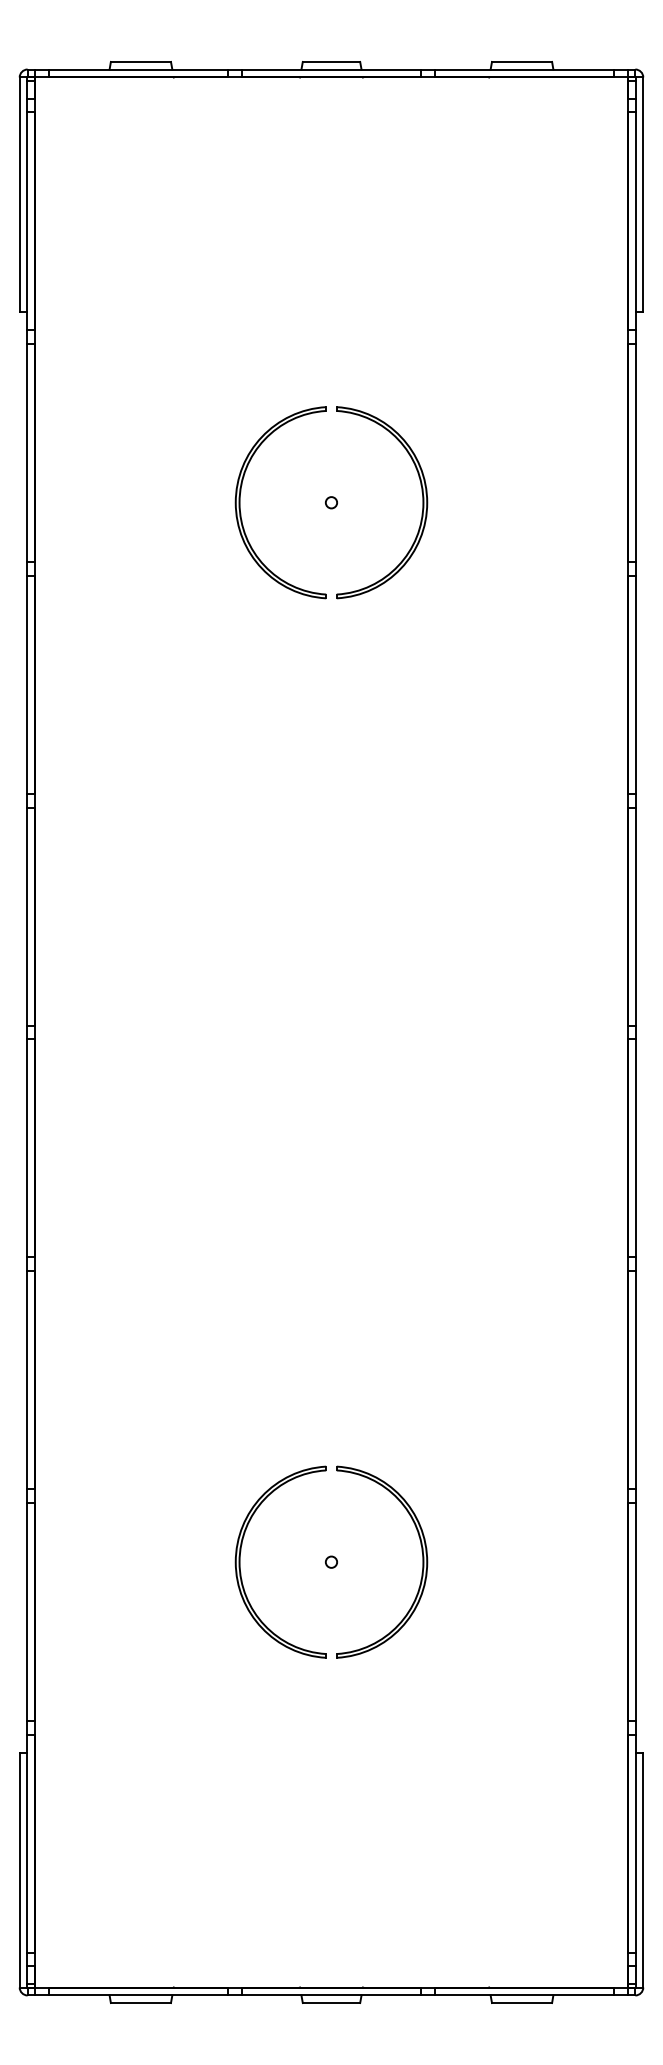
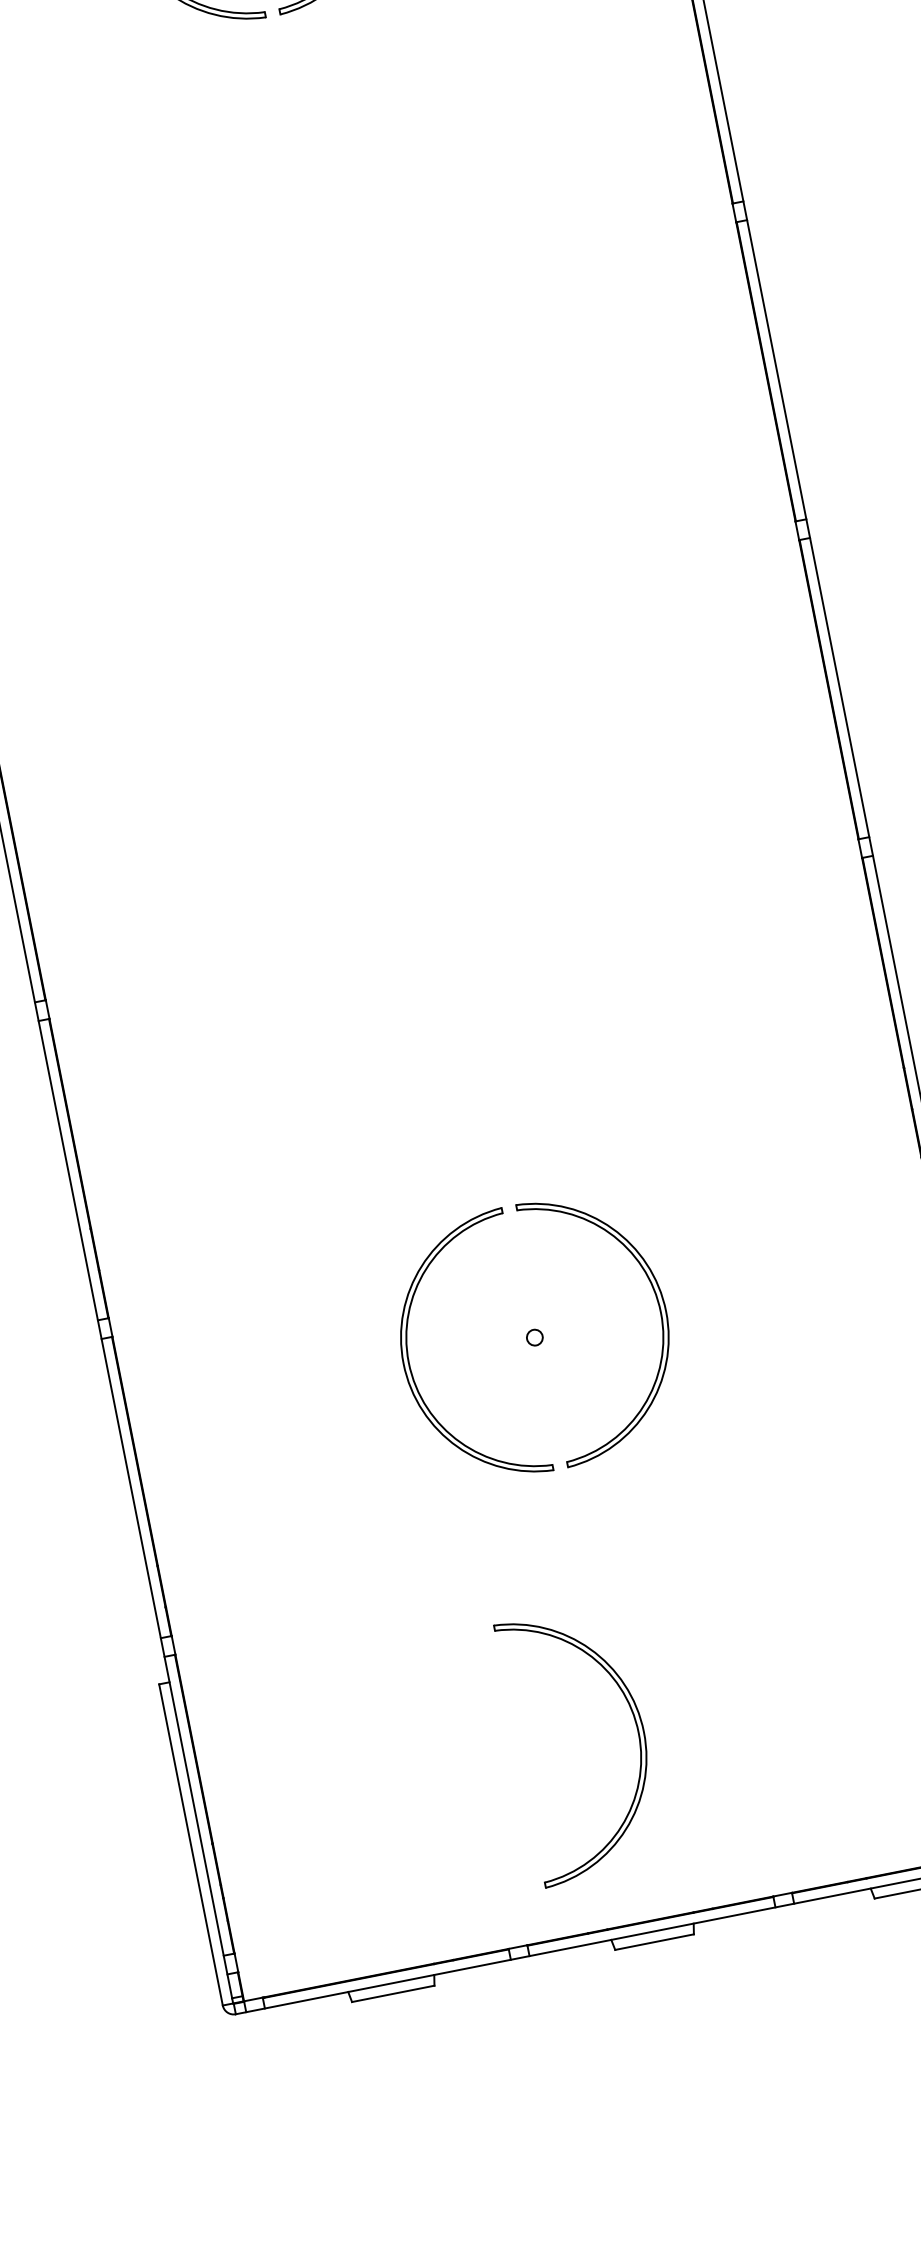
part: (348, 1853) -> (637, 1732), added

